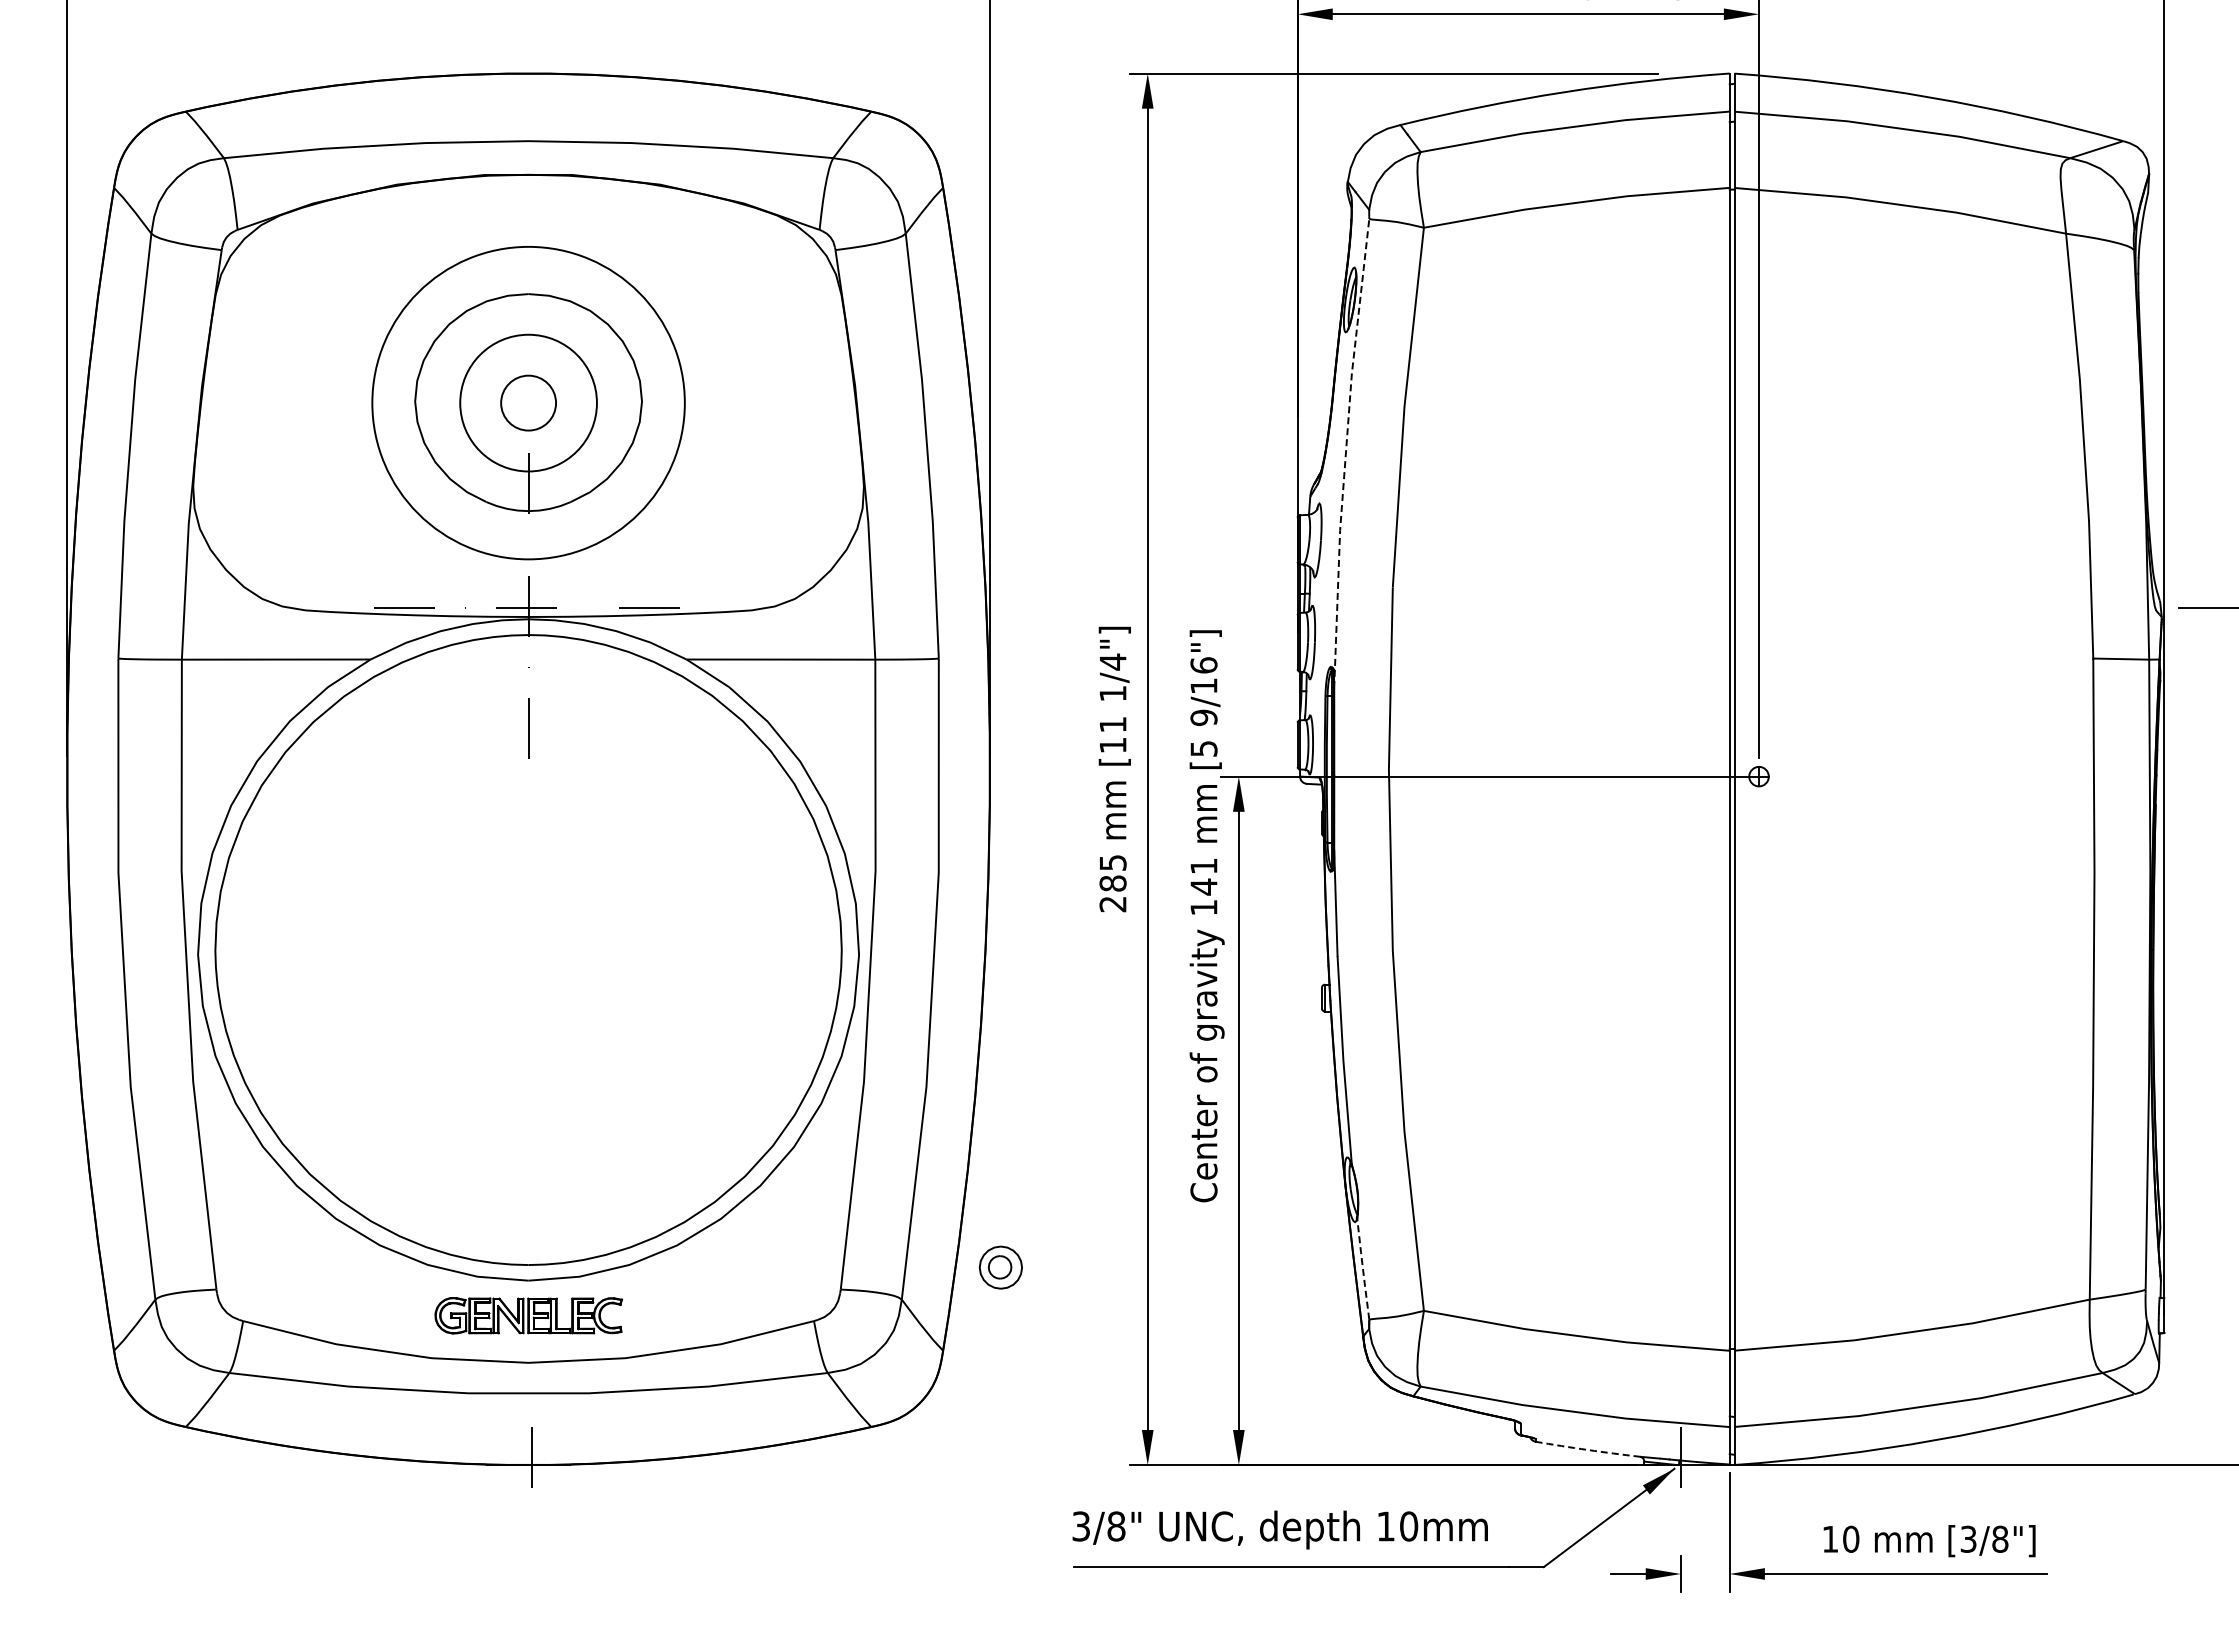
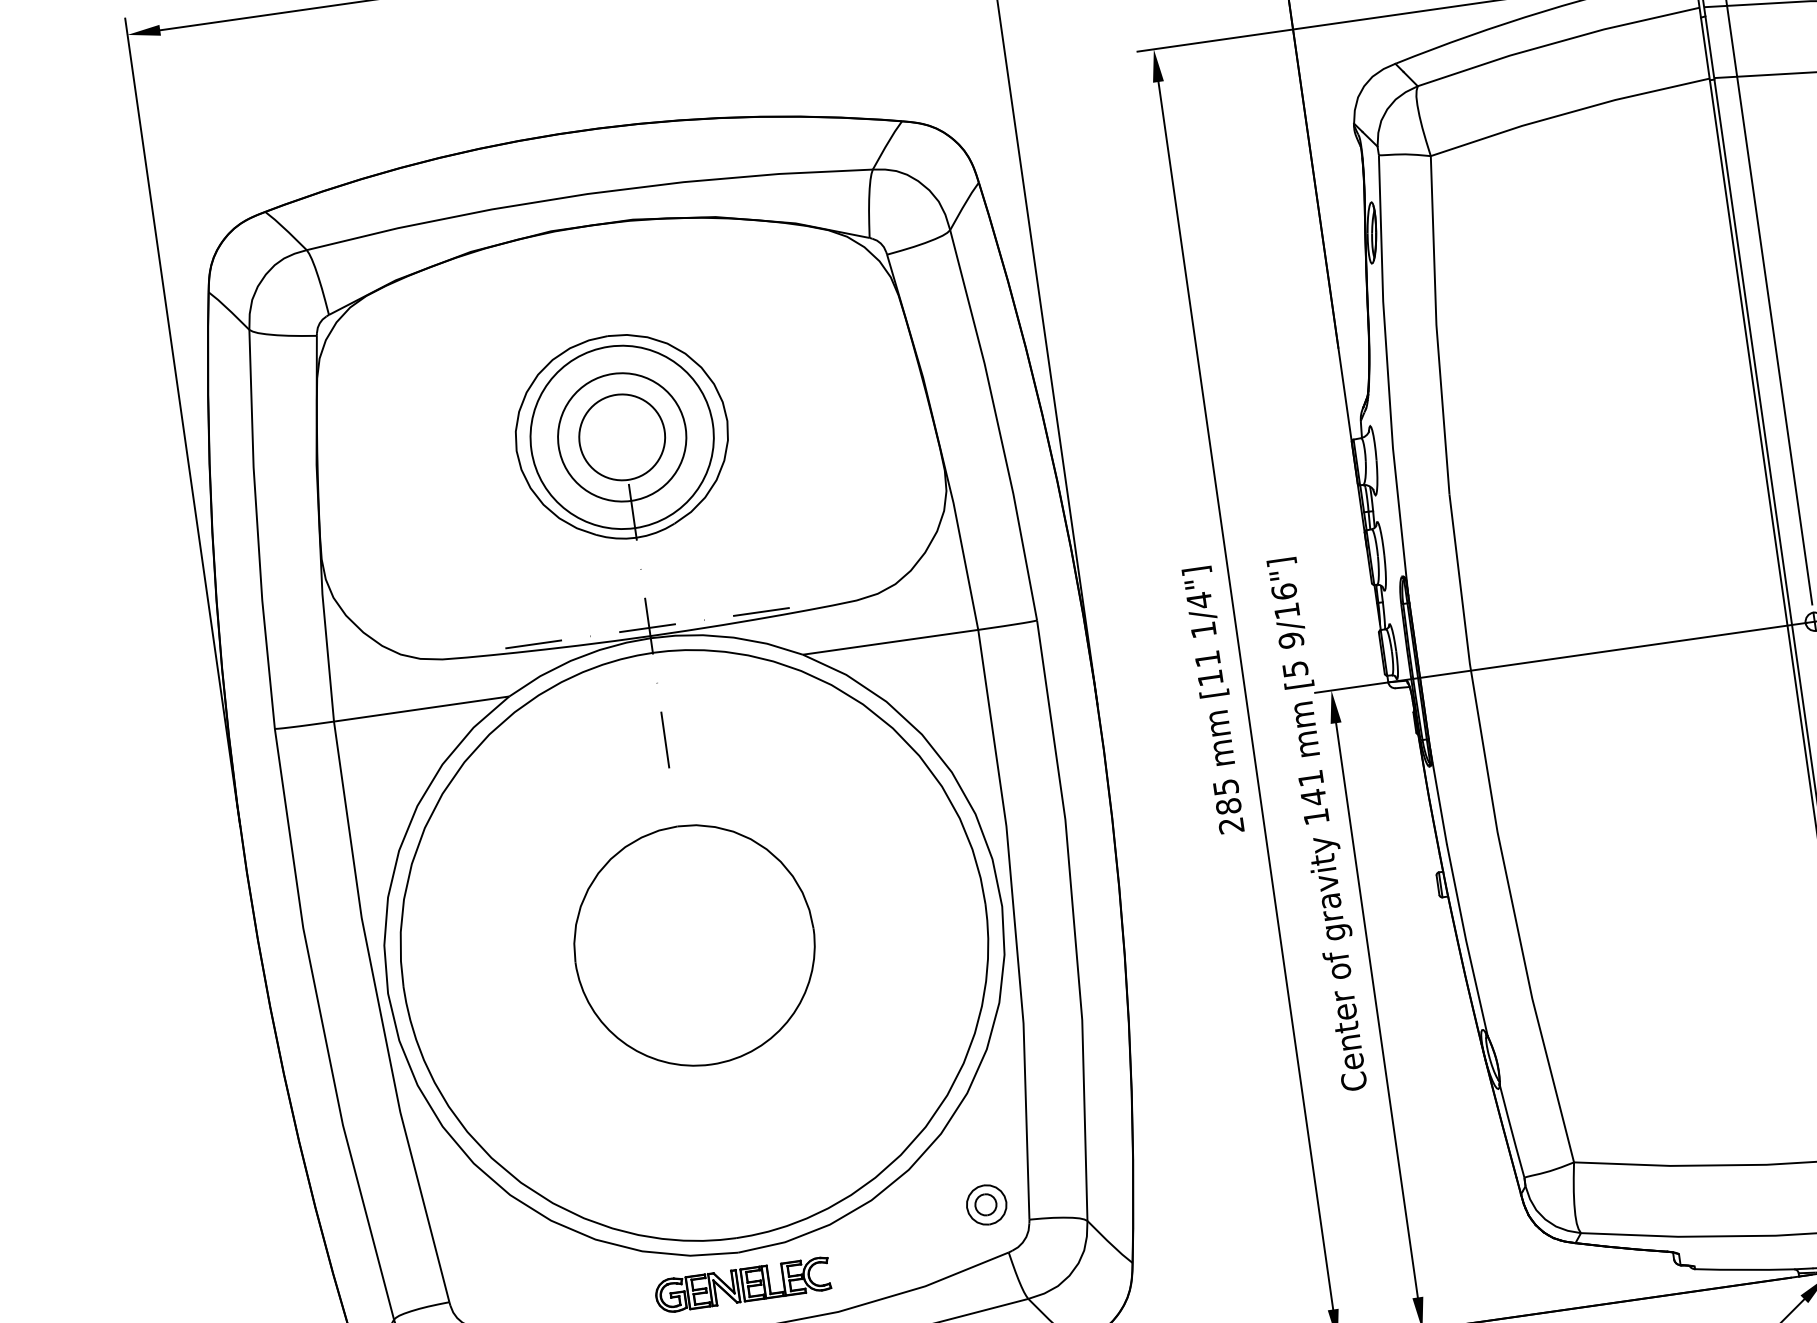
circle: (528, 402) -> (622, 436), size x0.62
circle: (528, 402) -> (622, 436), size x1.67
line: (1345, 452) -> (1387, 375), dashed -> solid
part: (528, 949) -> (694, 945), added
part: (1000, 1267) -> (986, 1204), moved
line: (1362, 1268) -> (1511, 1131), dashed -> solid
arc: (1587, 1449) -> (1744, 1269), dashed -> solid

